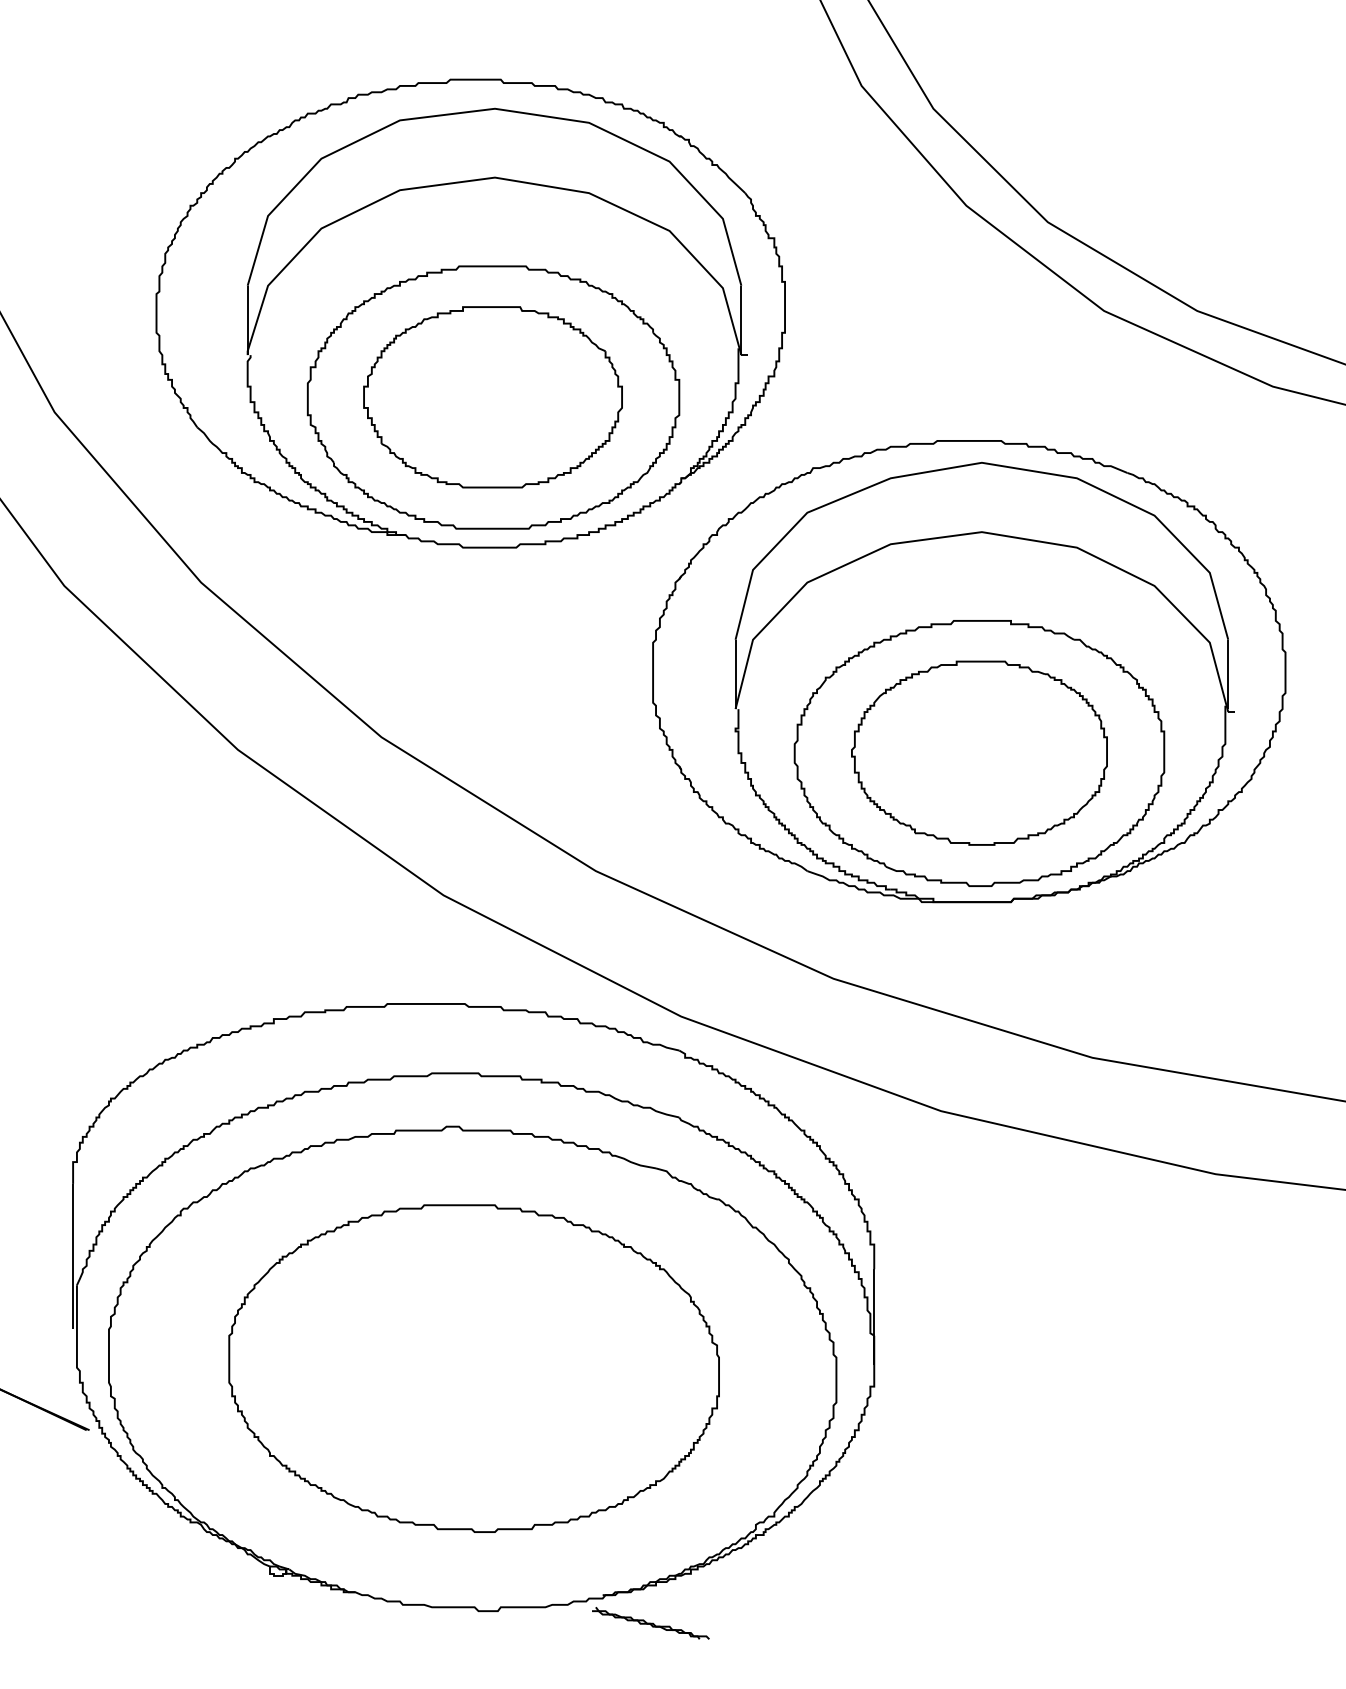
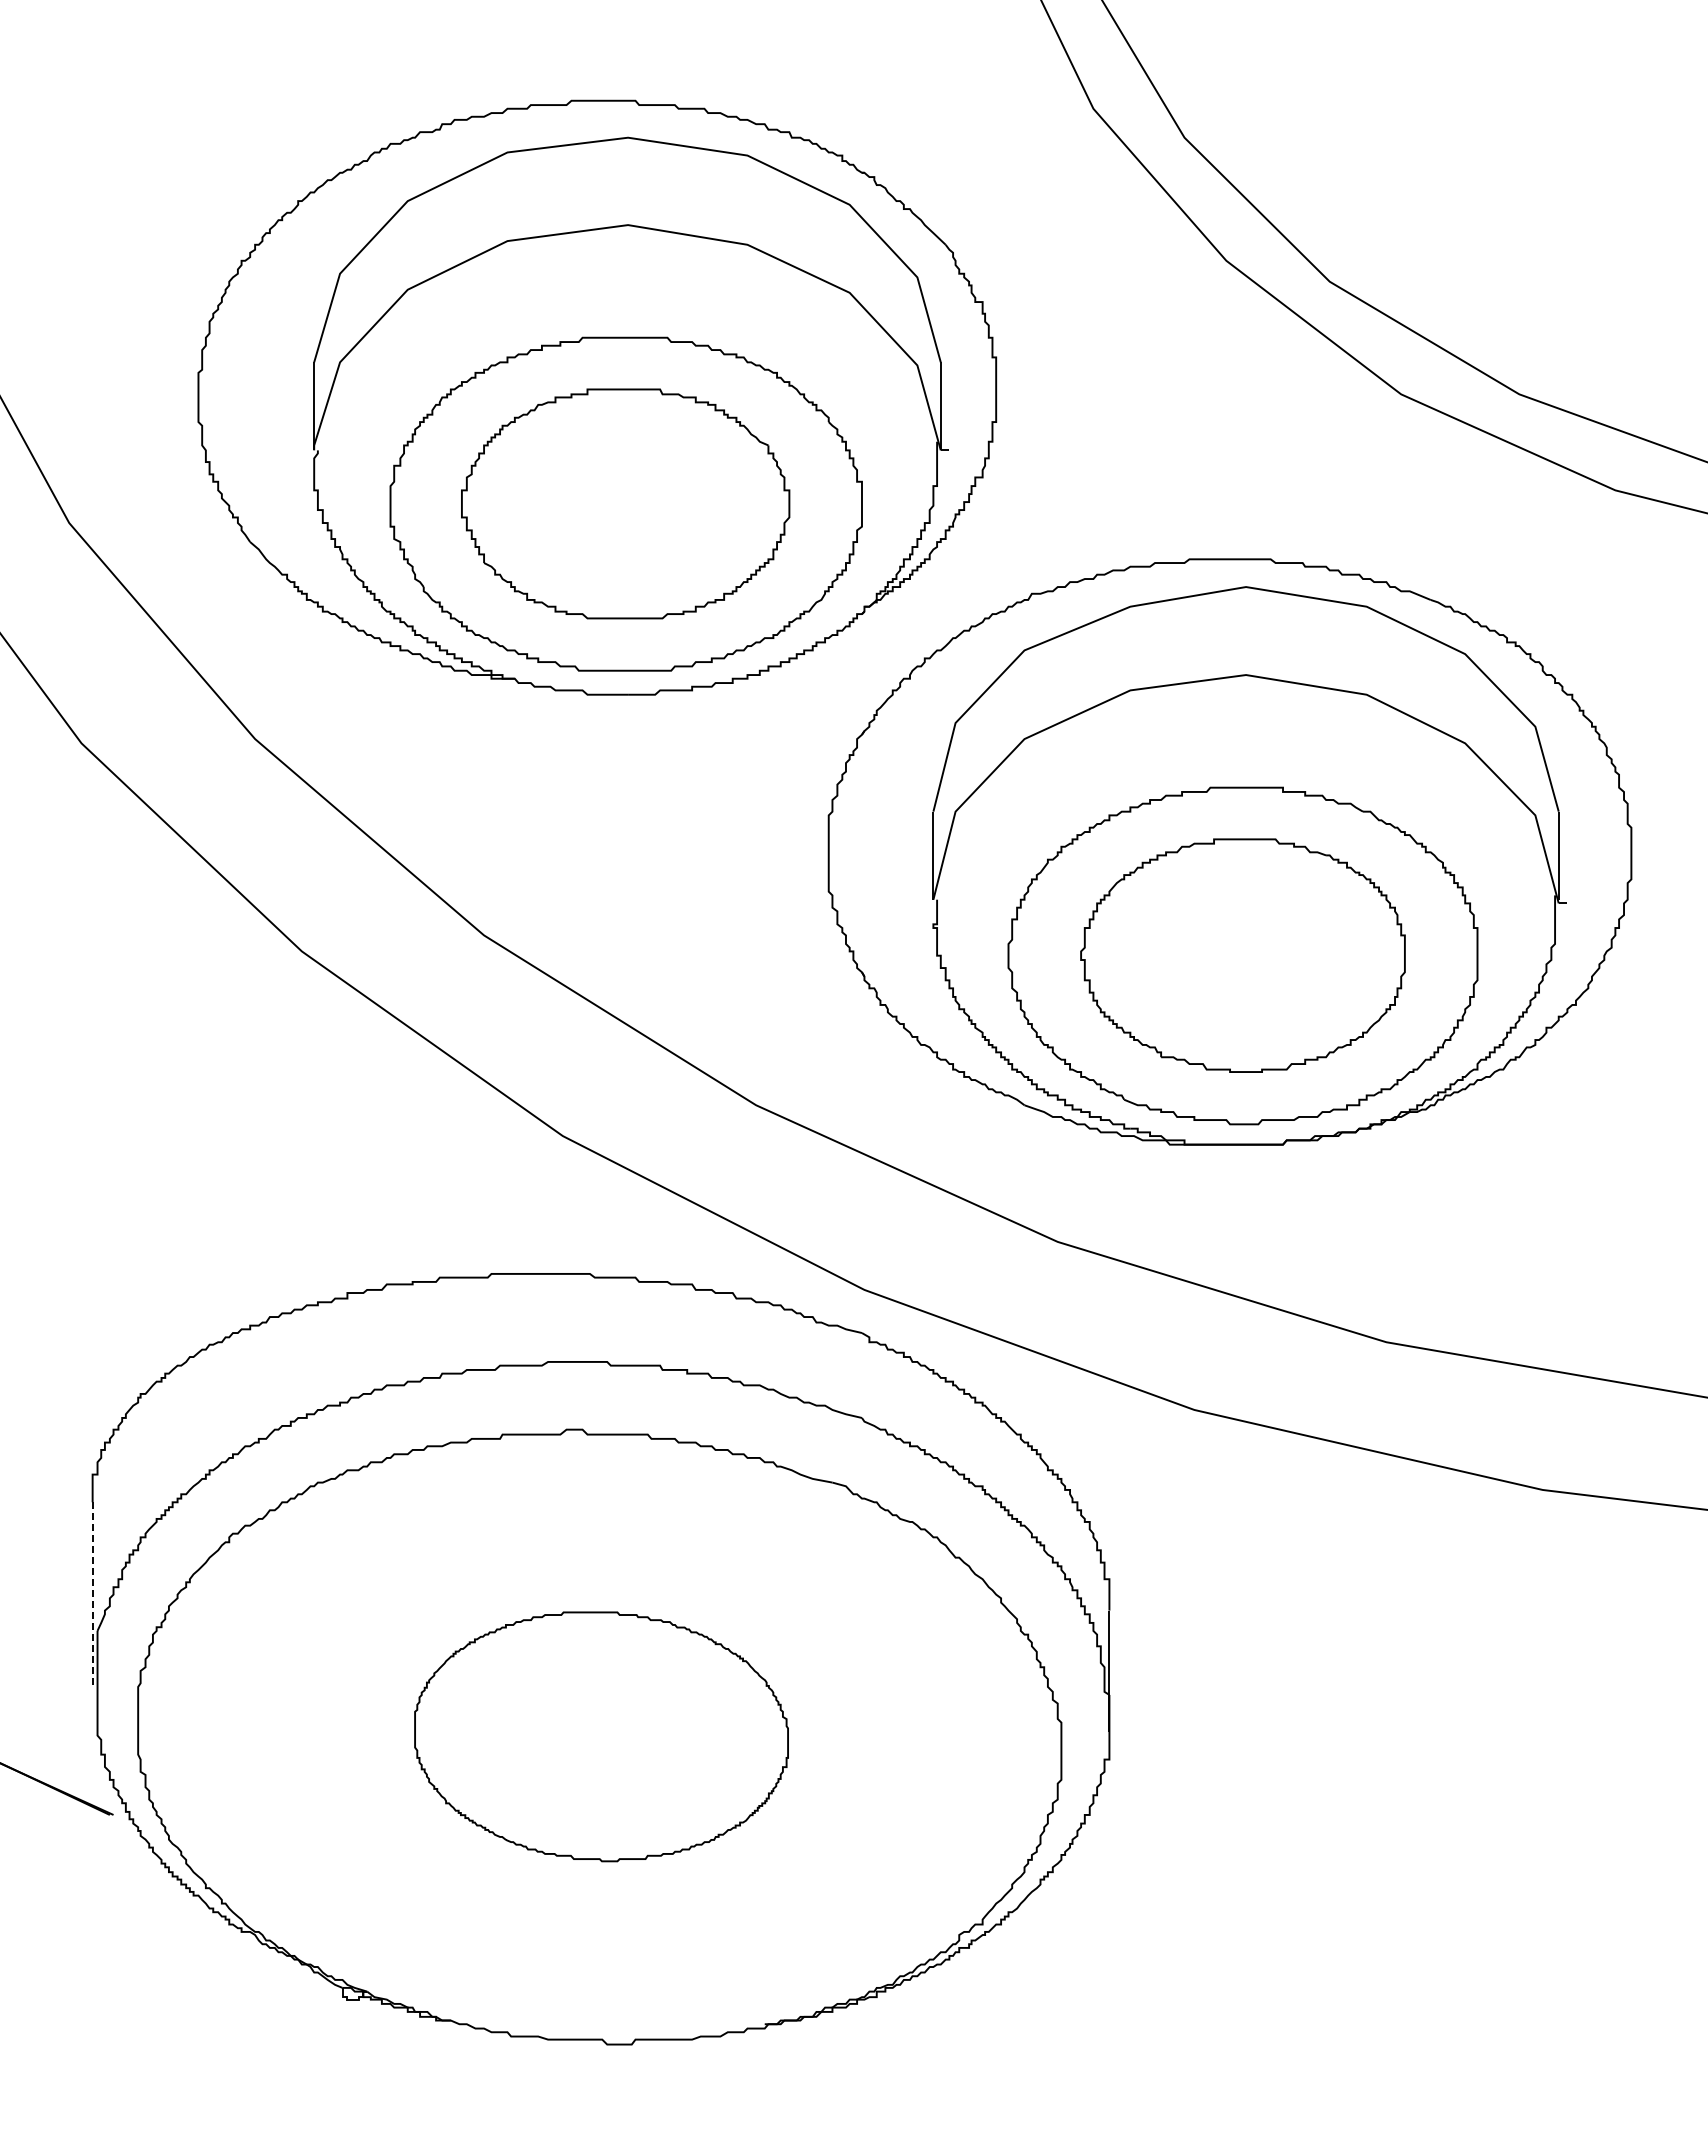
line: (73, 1257) -> (92, 1595), solid -> dashed
part: (474, 1368) -> (601, 1736), size x0.6
part: (650, 1622) -> (825, 2059), removed

